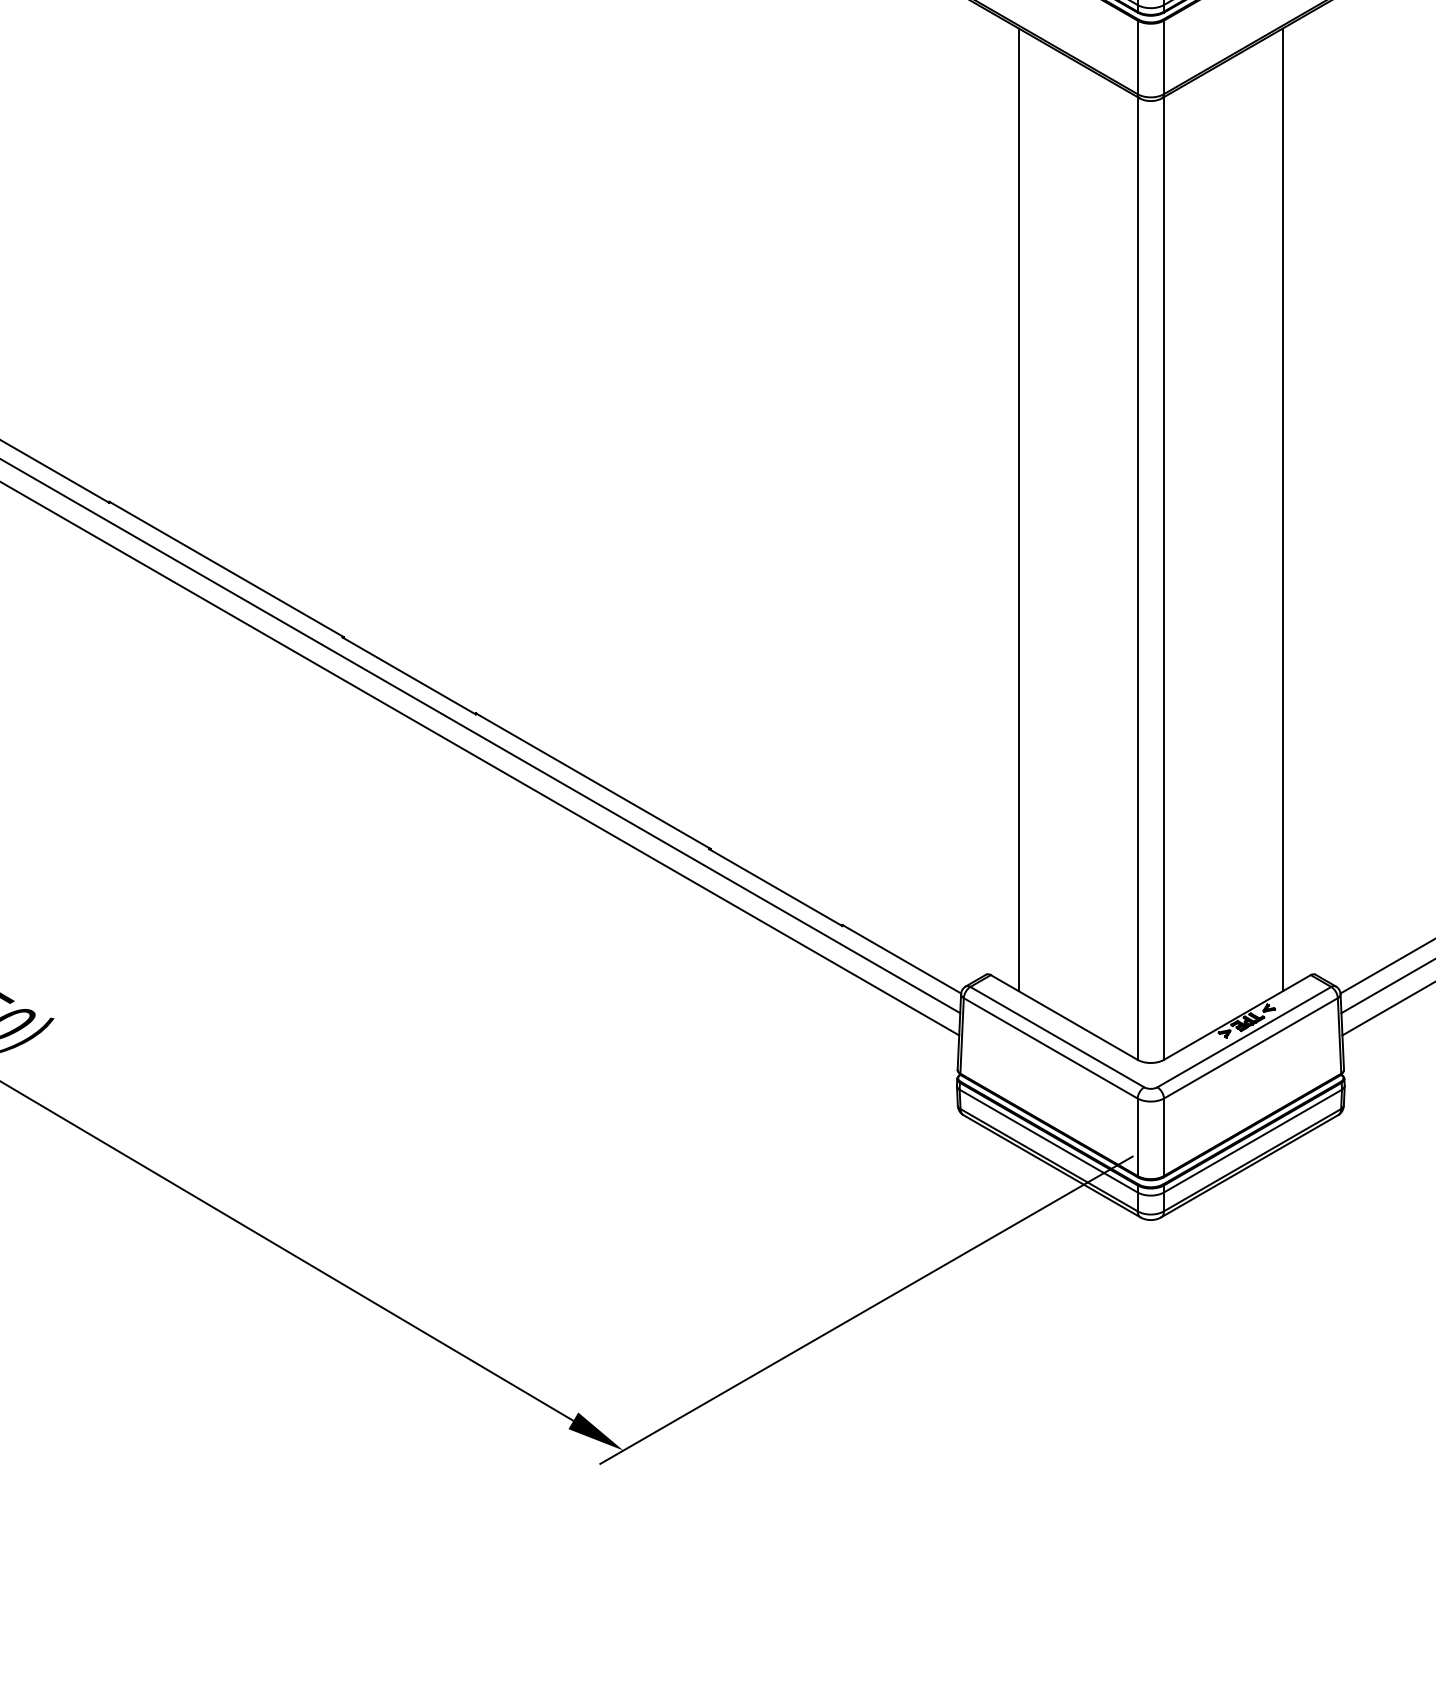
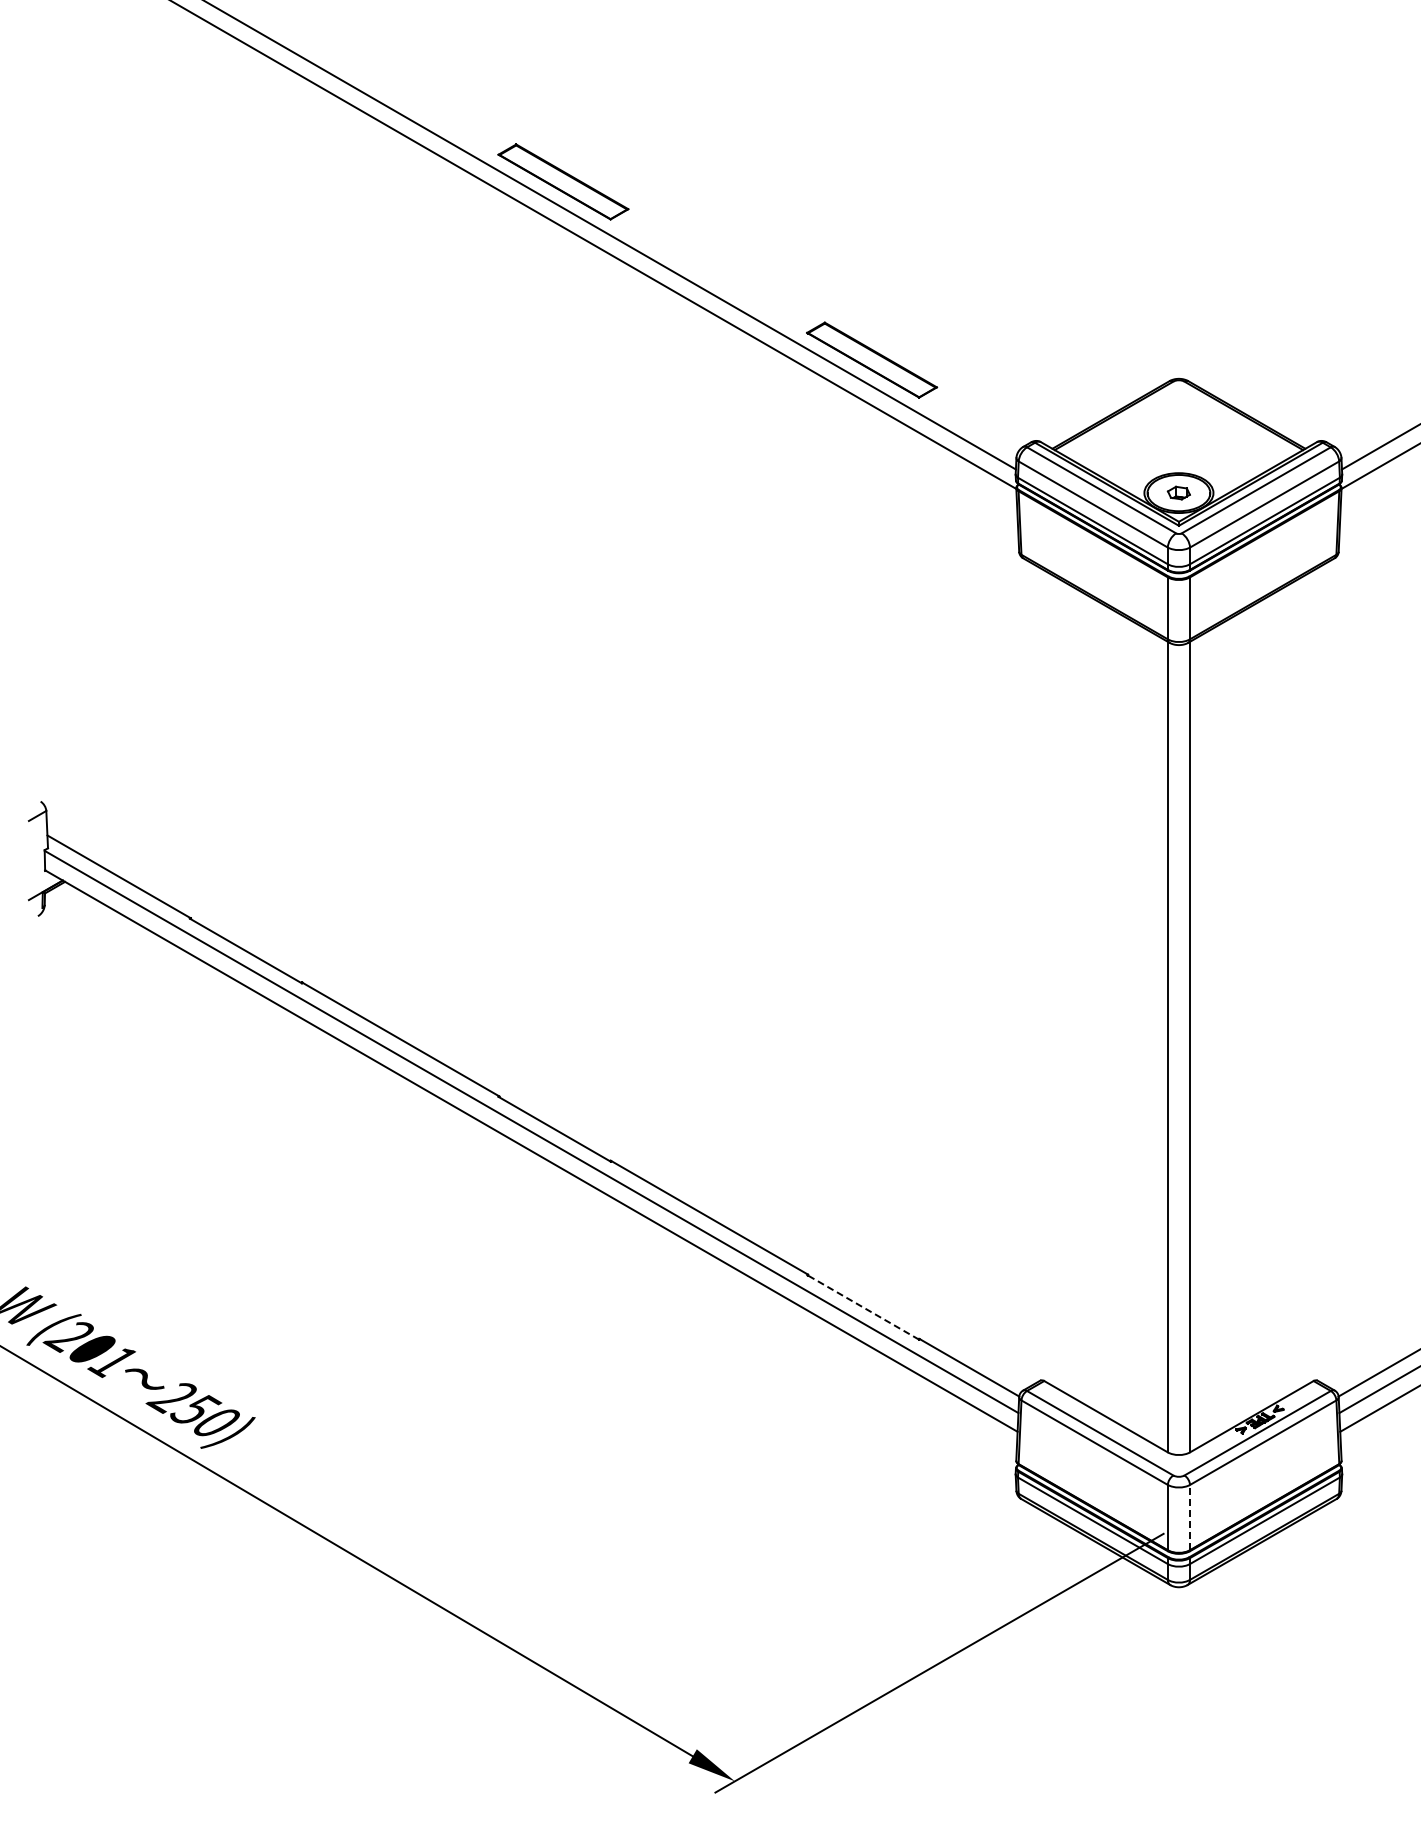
line: (1018, 510) -> (1067, 989), removed
line: (1282, 510) -> (1289, 989), removed
line: (776, 887) -> (863, 1307), solid -> dashed
line: (1164, 1137) -> (1190, 1517), solid -> dashed

